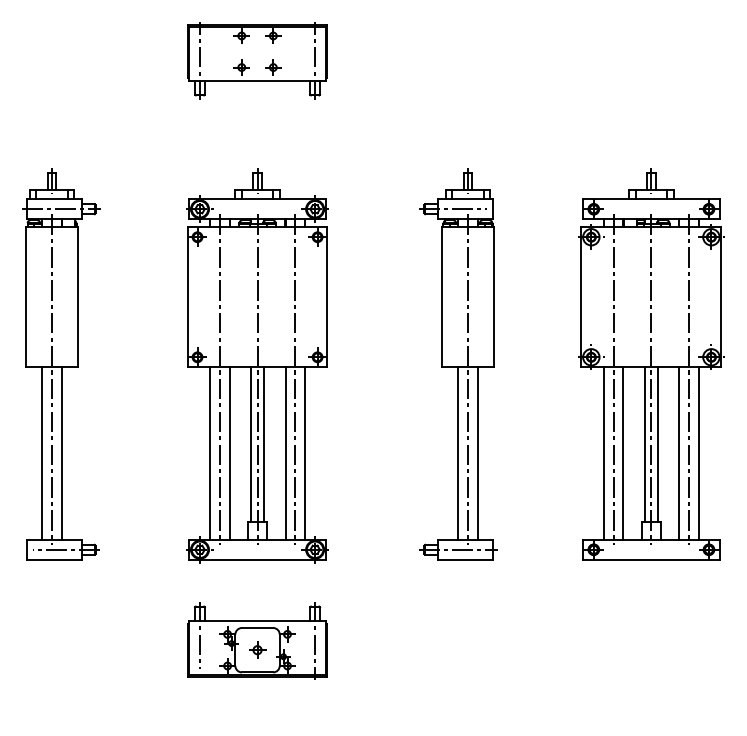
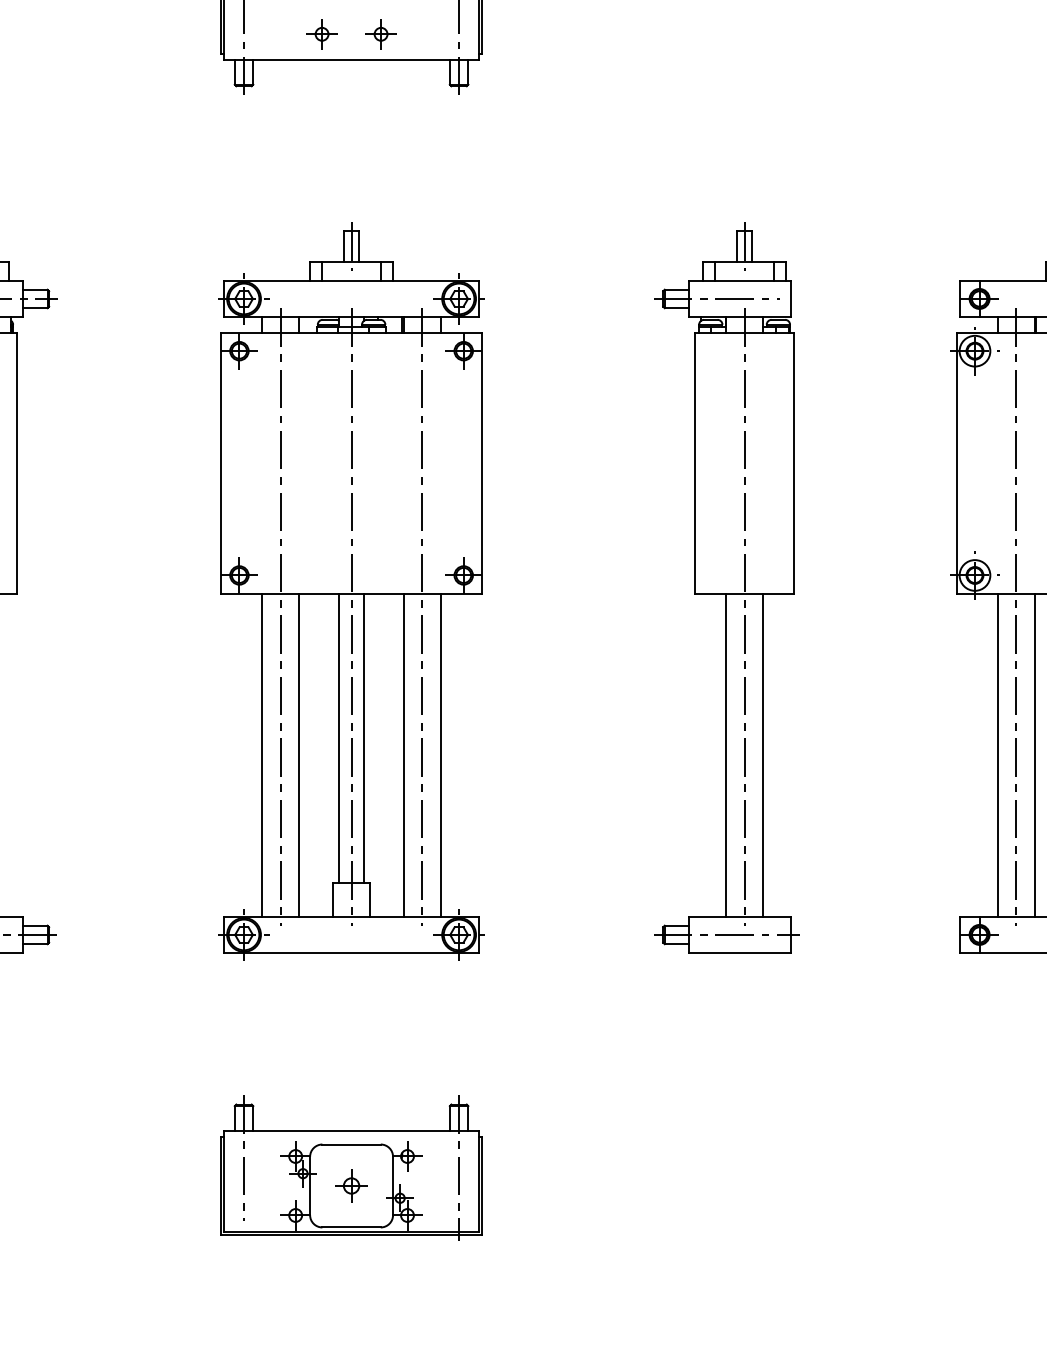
part: (257, 640) -> (351, 1167), moved

